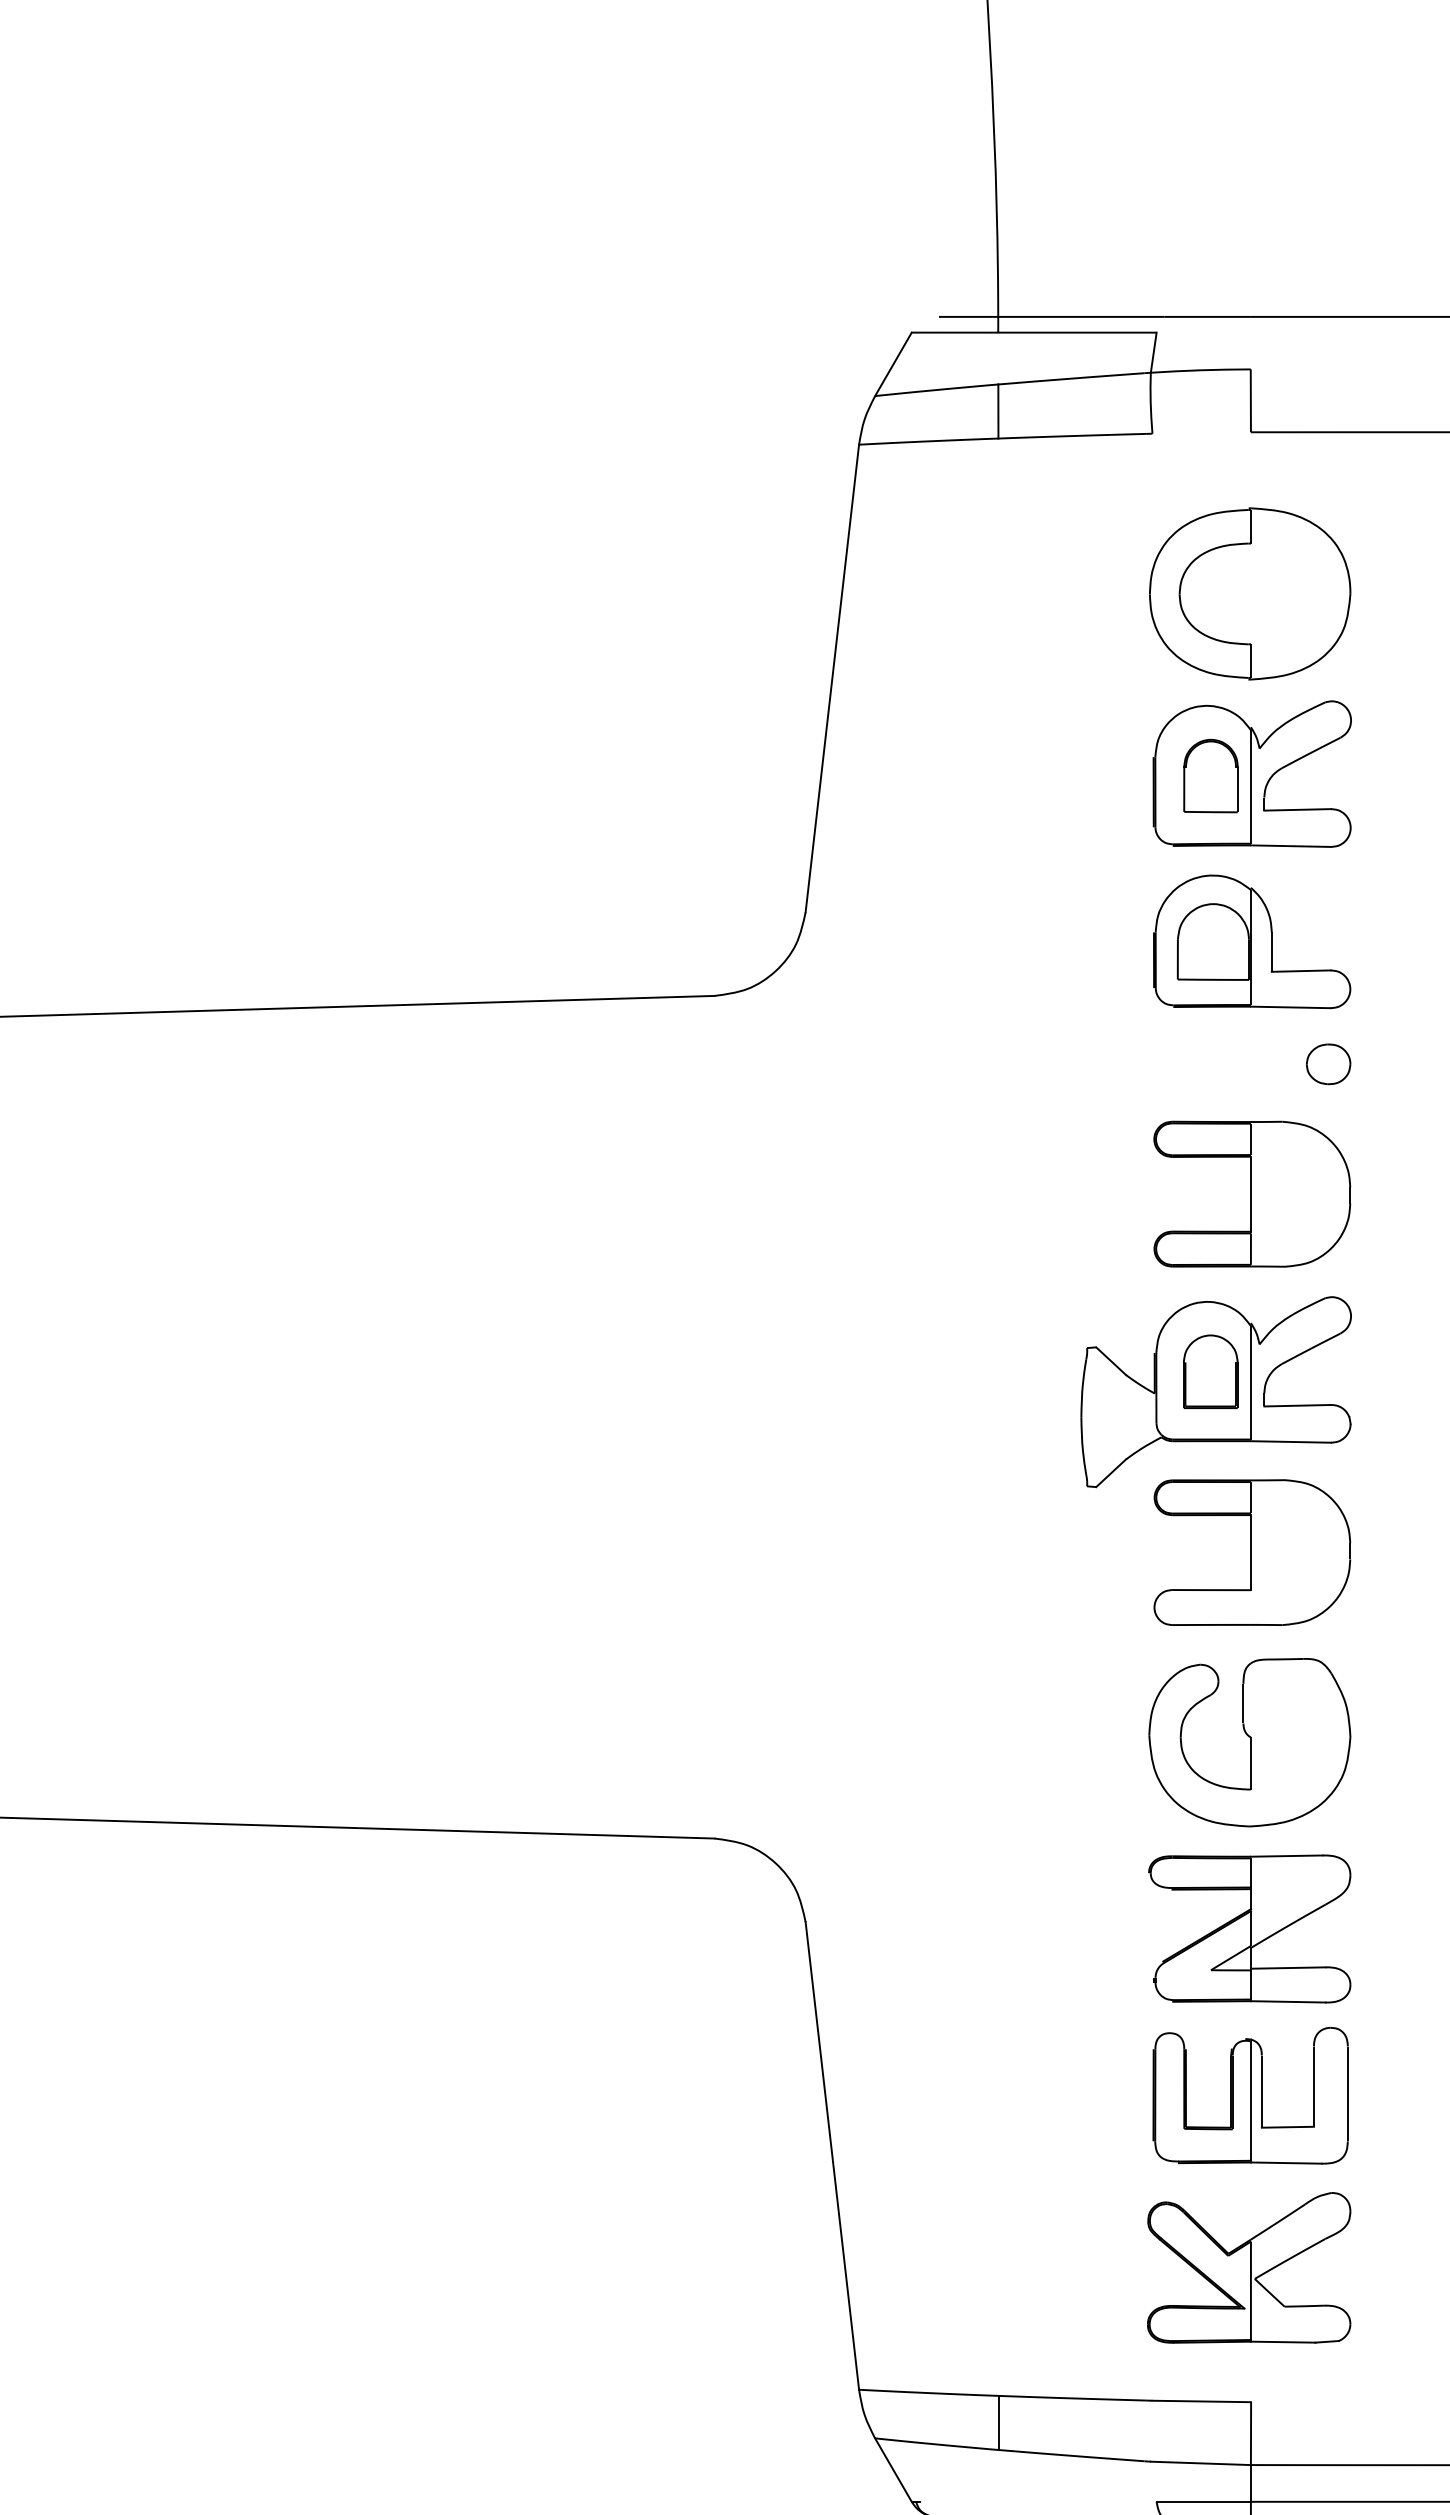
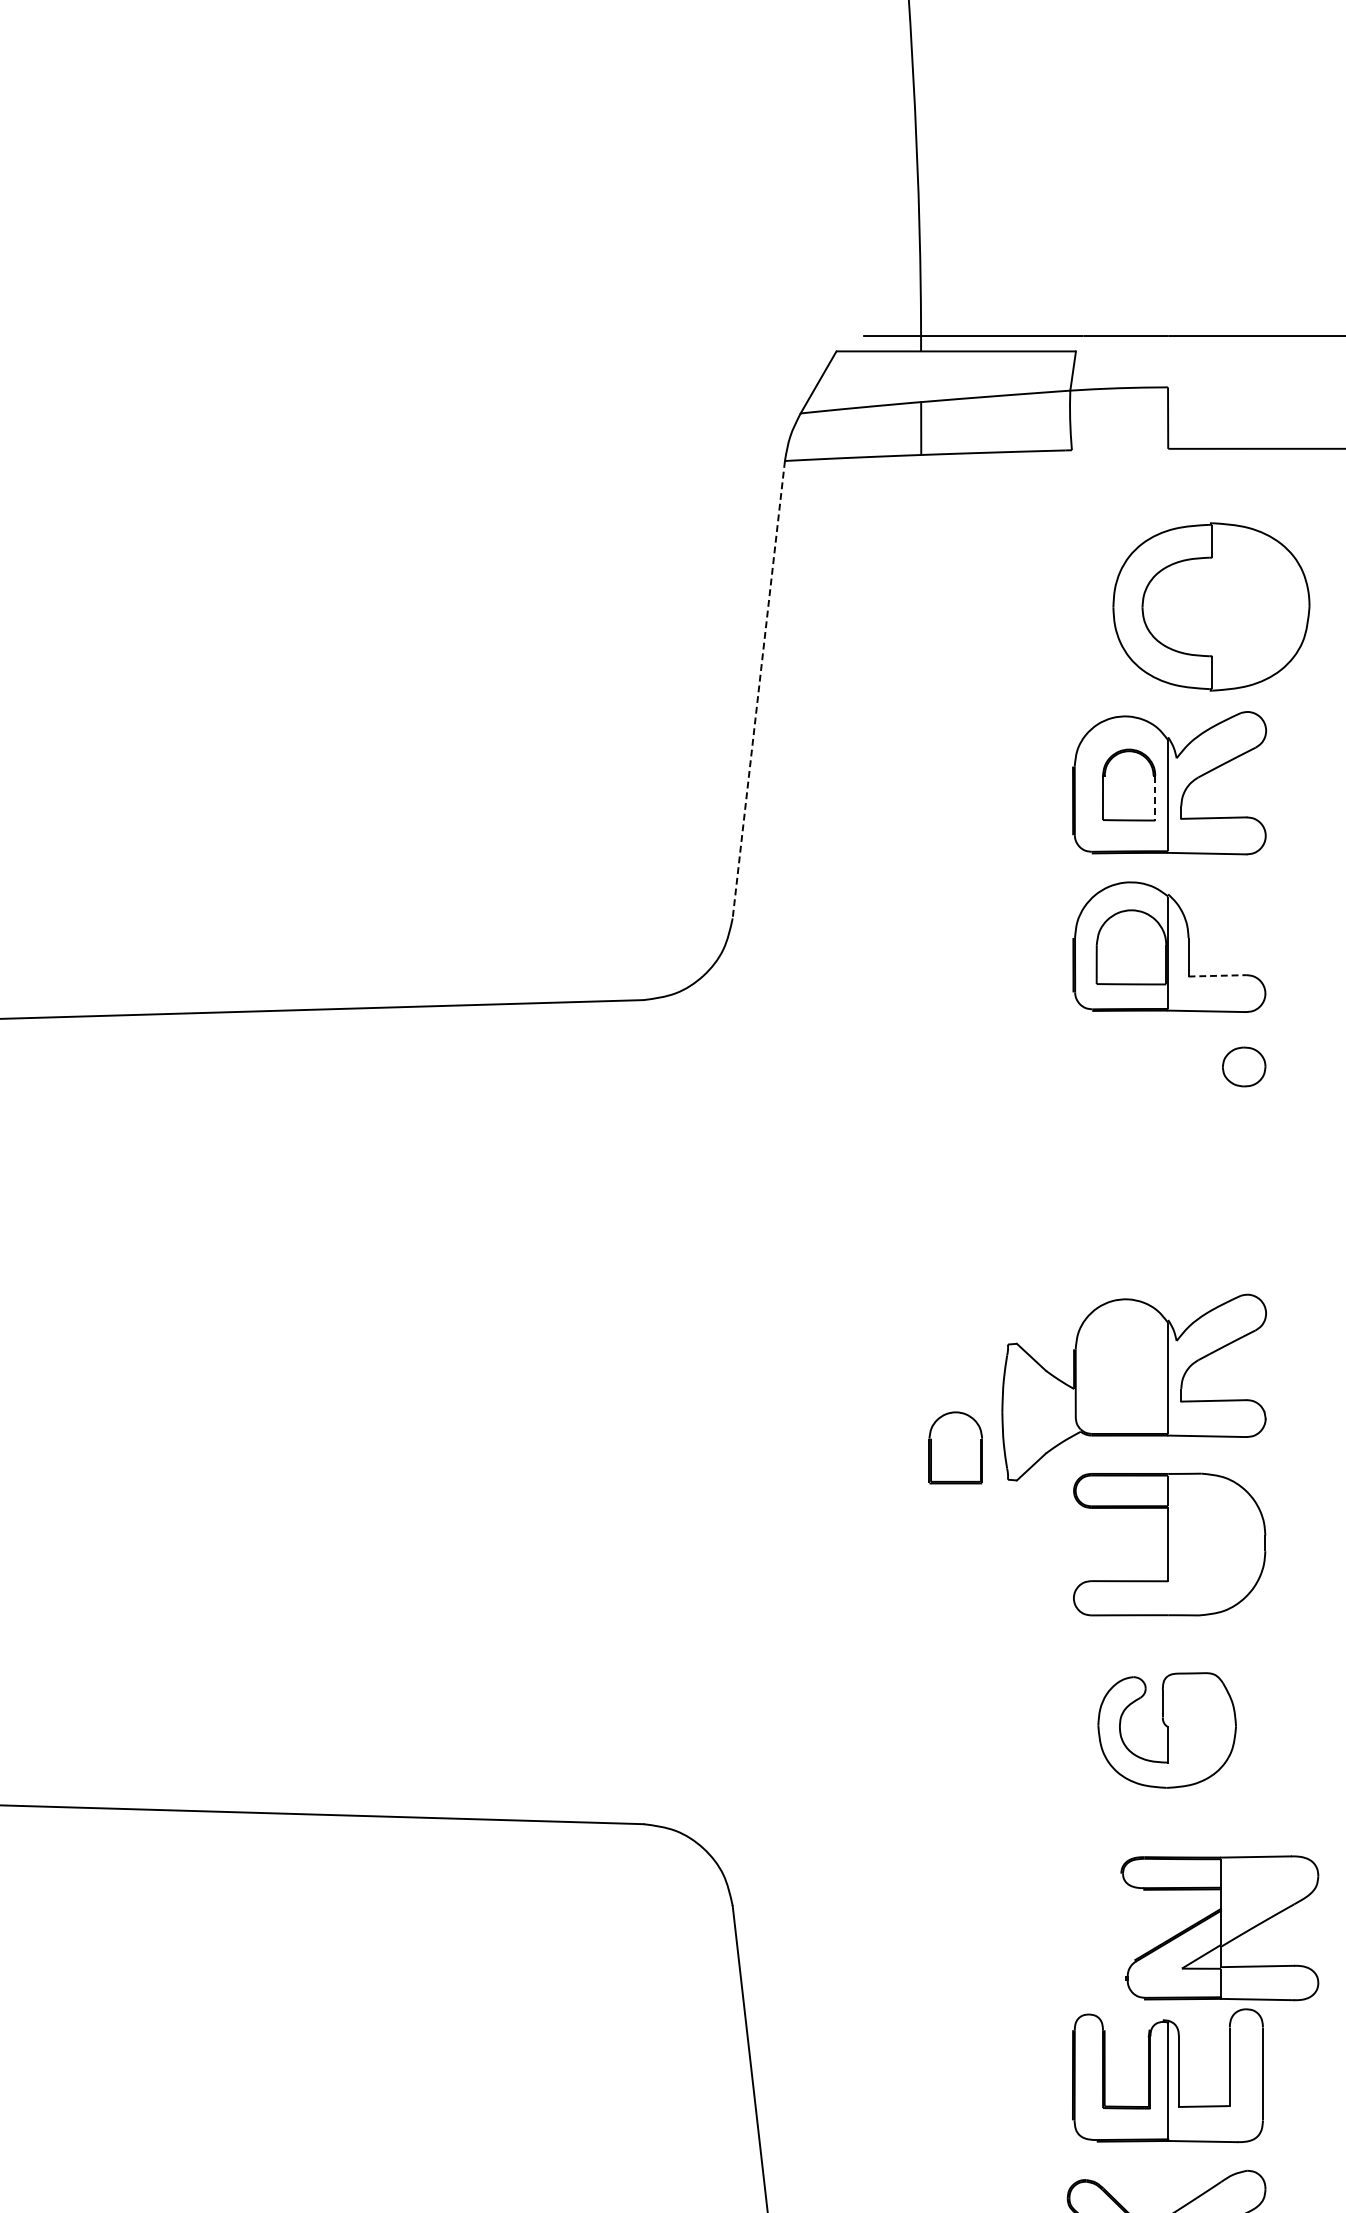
part: (1250, 593) -> (1211, 606), moved
line: (832, 679) -> (758, 690), solid -> dashed
line: (1237, 790) -> (1155, 799), solid -> dashed
line: (1301, 971) -> (1217, 976), solid -> dashed
part: (1252, 1193) -> (1169, 1193), removed
part: (1210, 1371) -> (955, 1447), moved
part: (1249, 1742) -> (1166, 1730), size x0.7
part: (1249, 1928) -> (1219, 1927), moved

